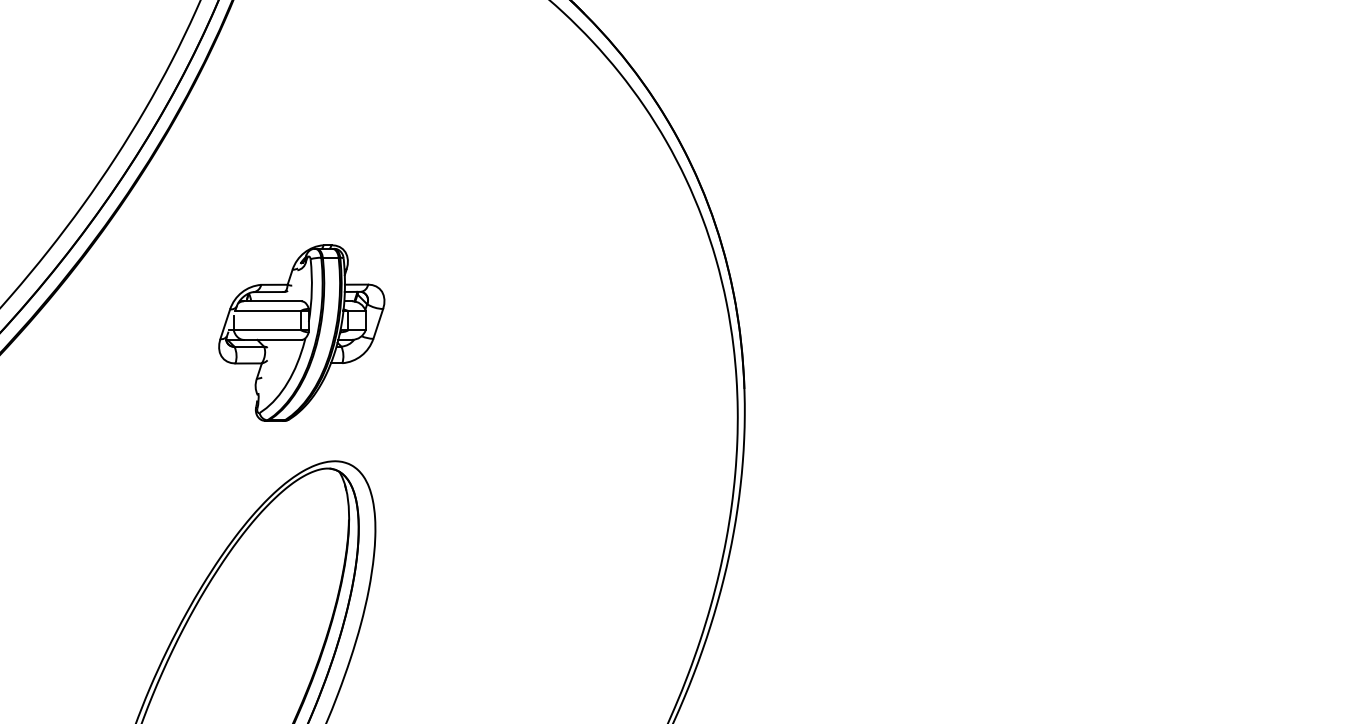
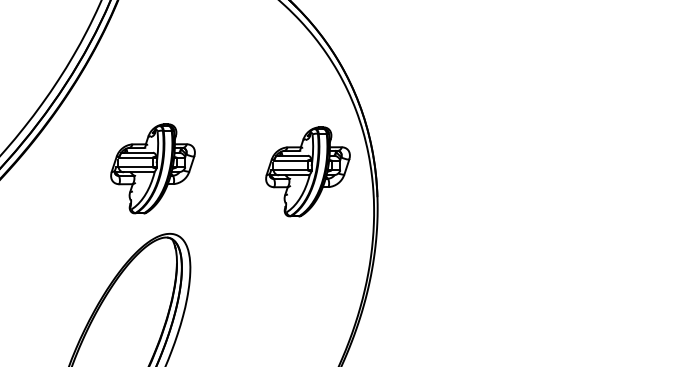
part: (606, 338) -> (307, 171), added

